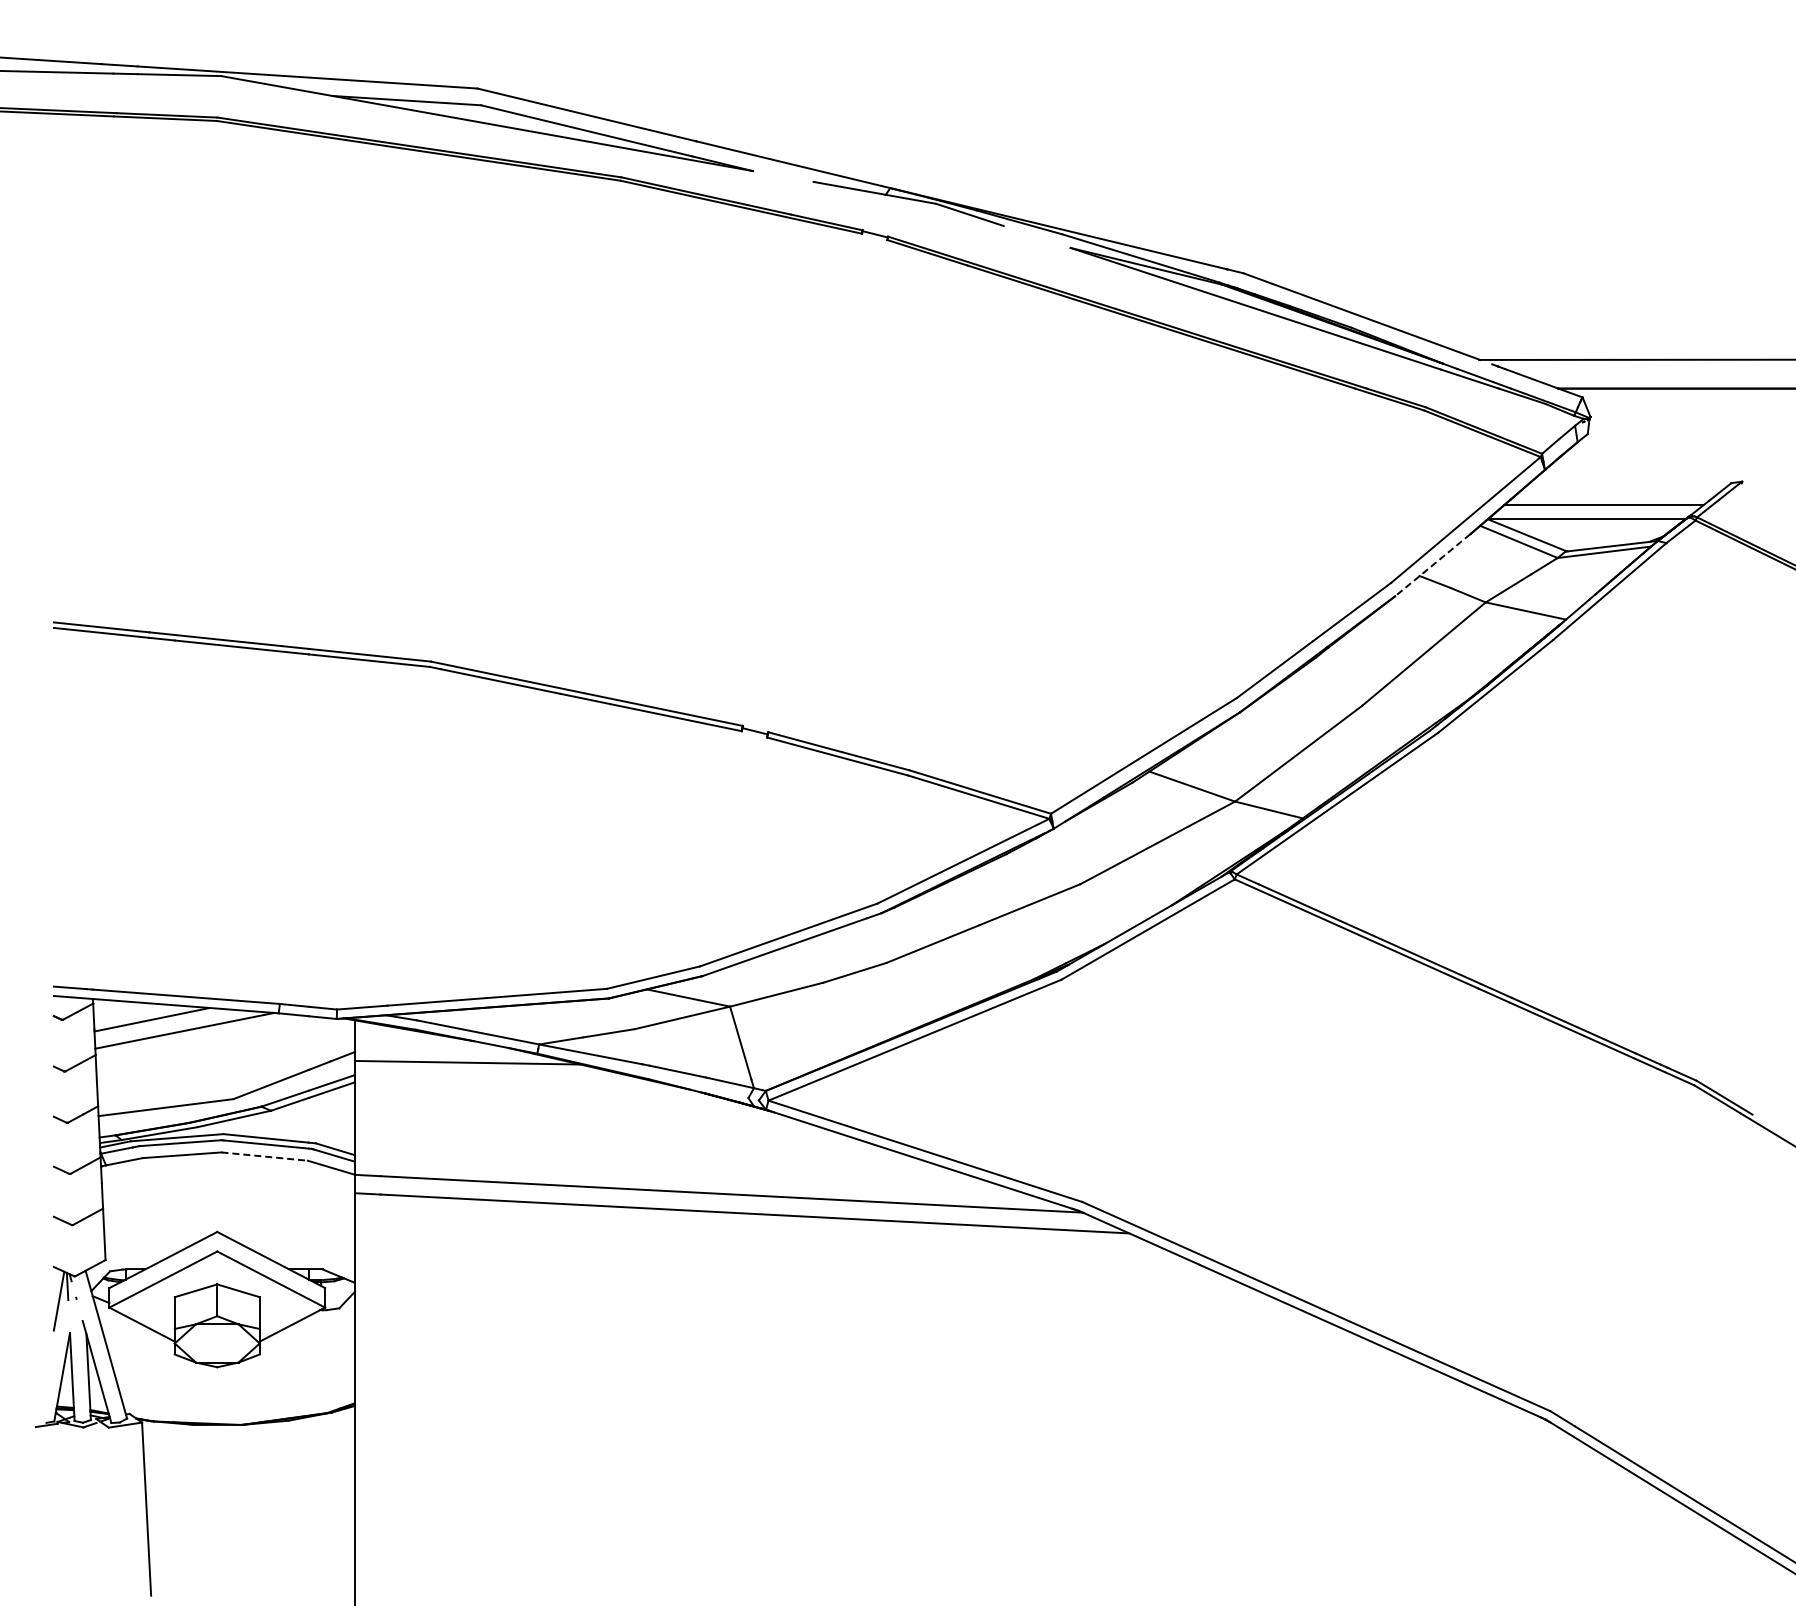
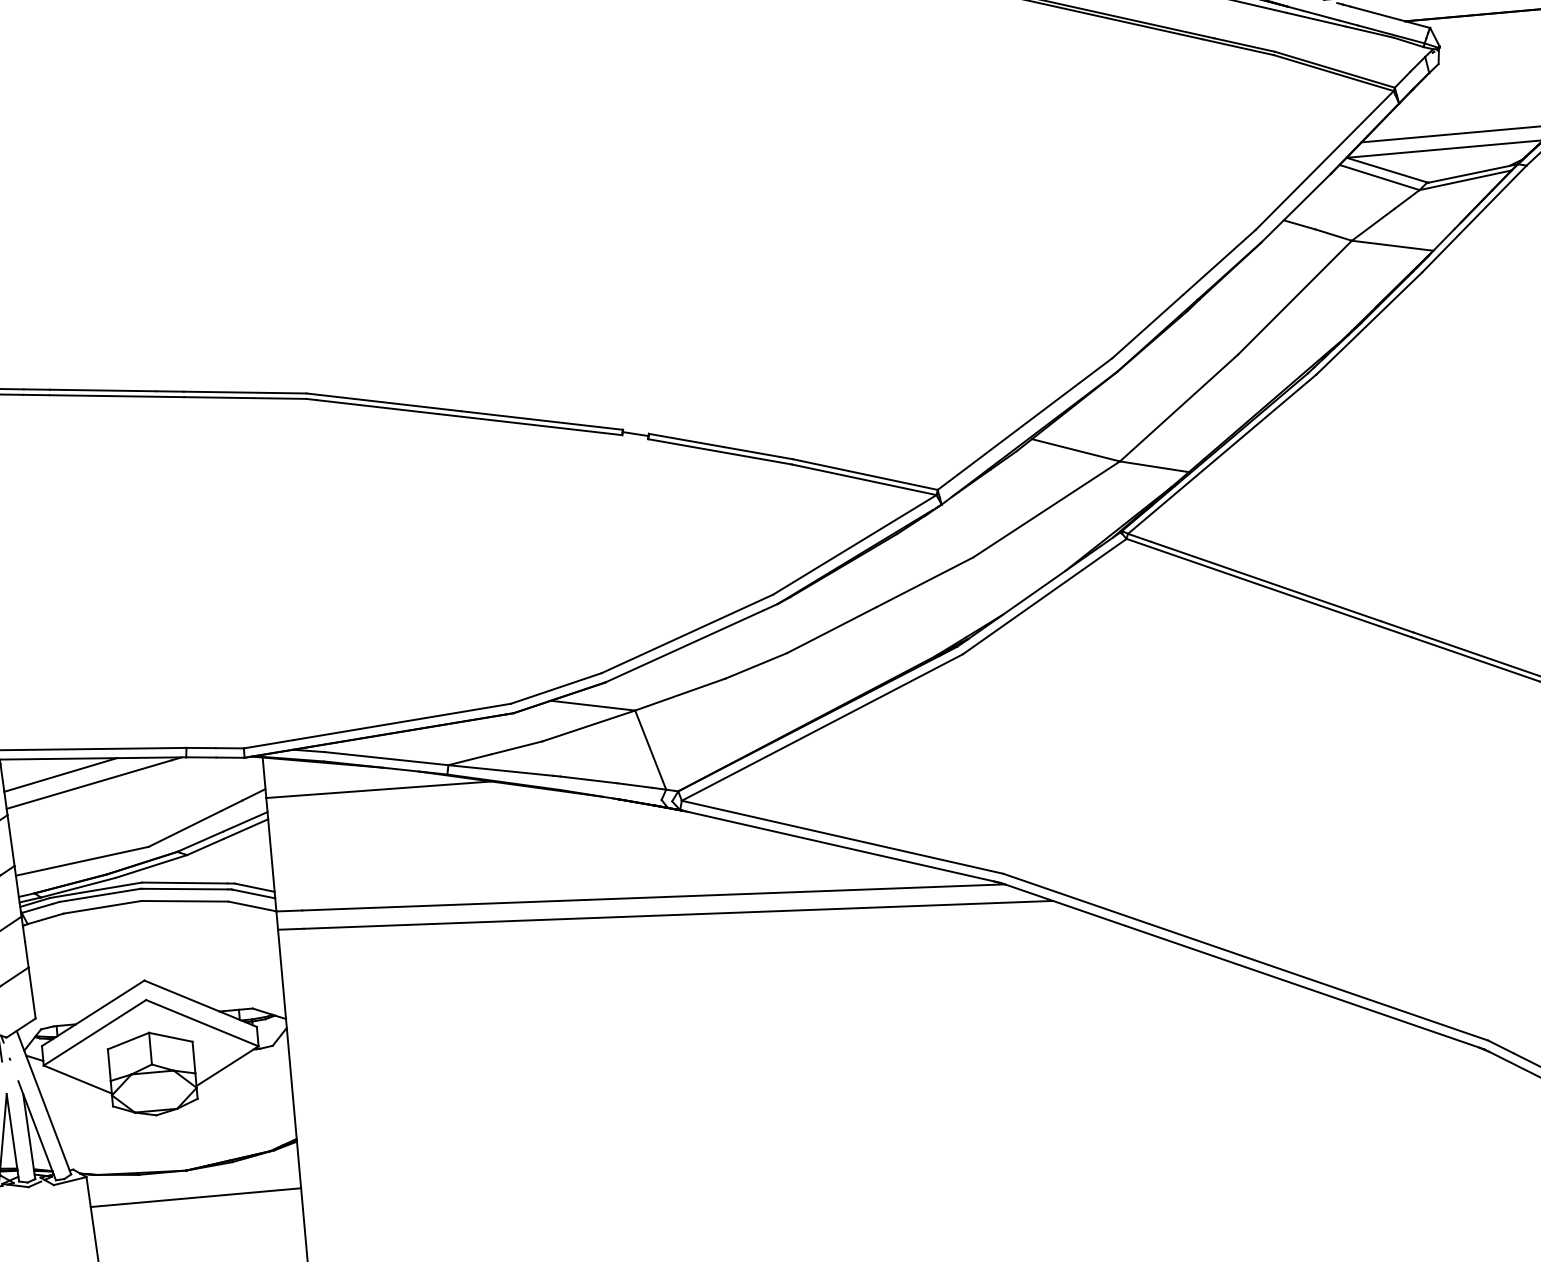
line: (1432, 565) -> (1295, 208), dashed -> solid
line: (265, 1156) -> (185, 901), dashed -> solid
line: (248, 1452) -> (195, 1197), added

